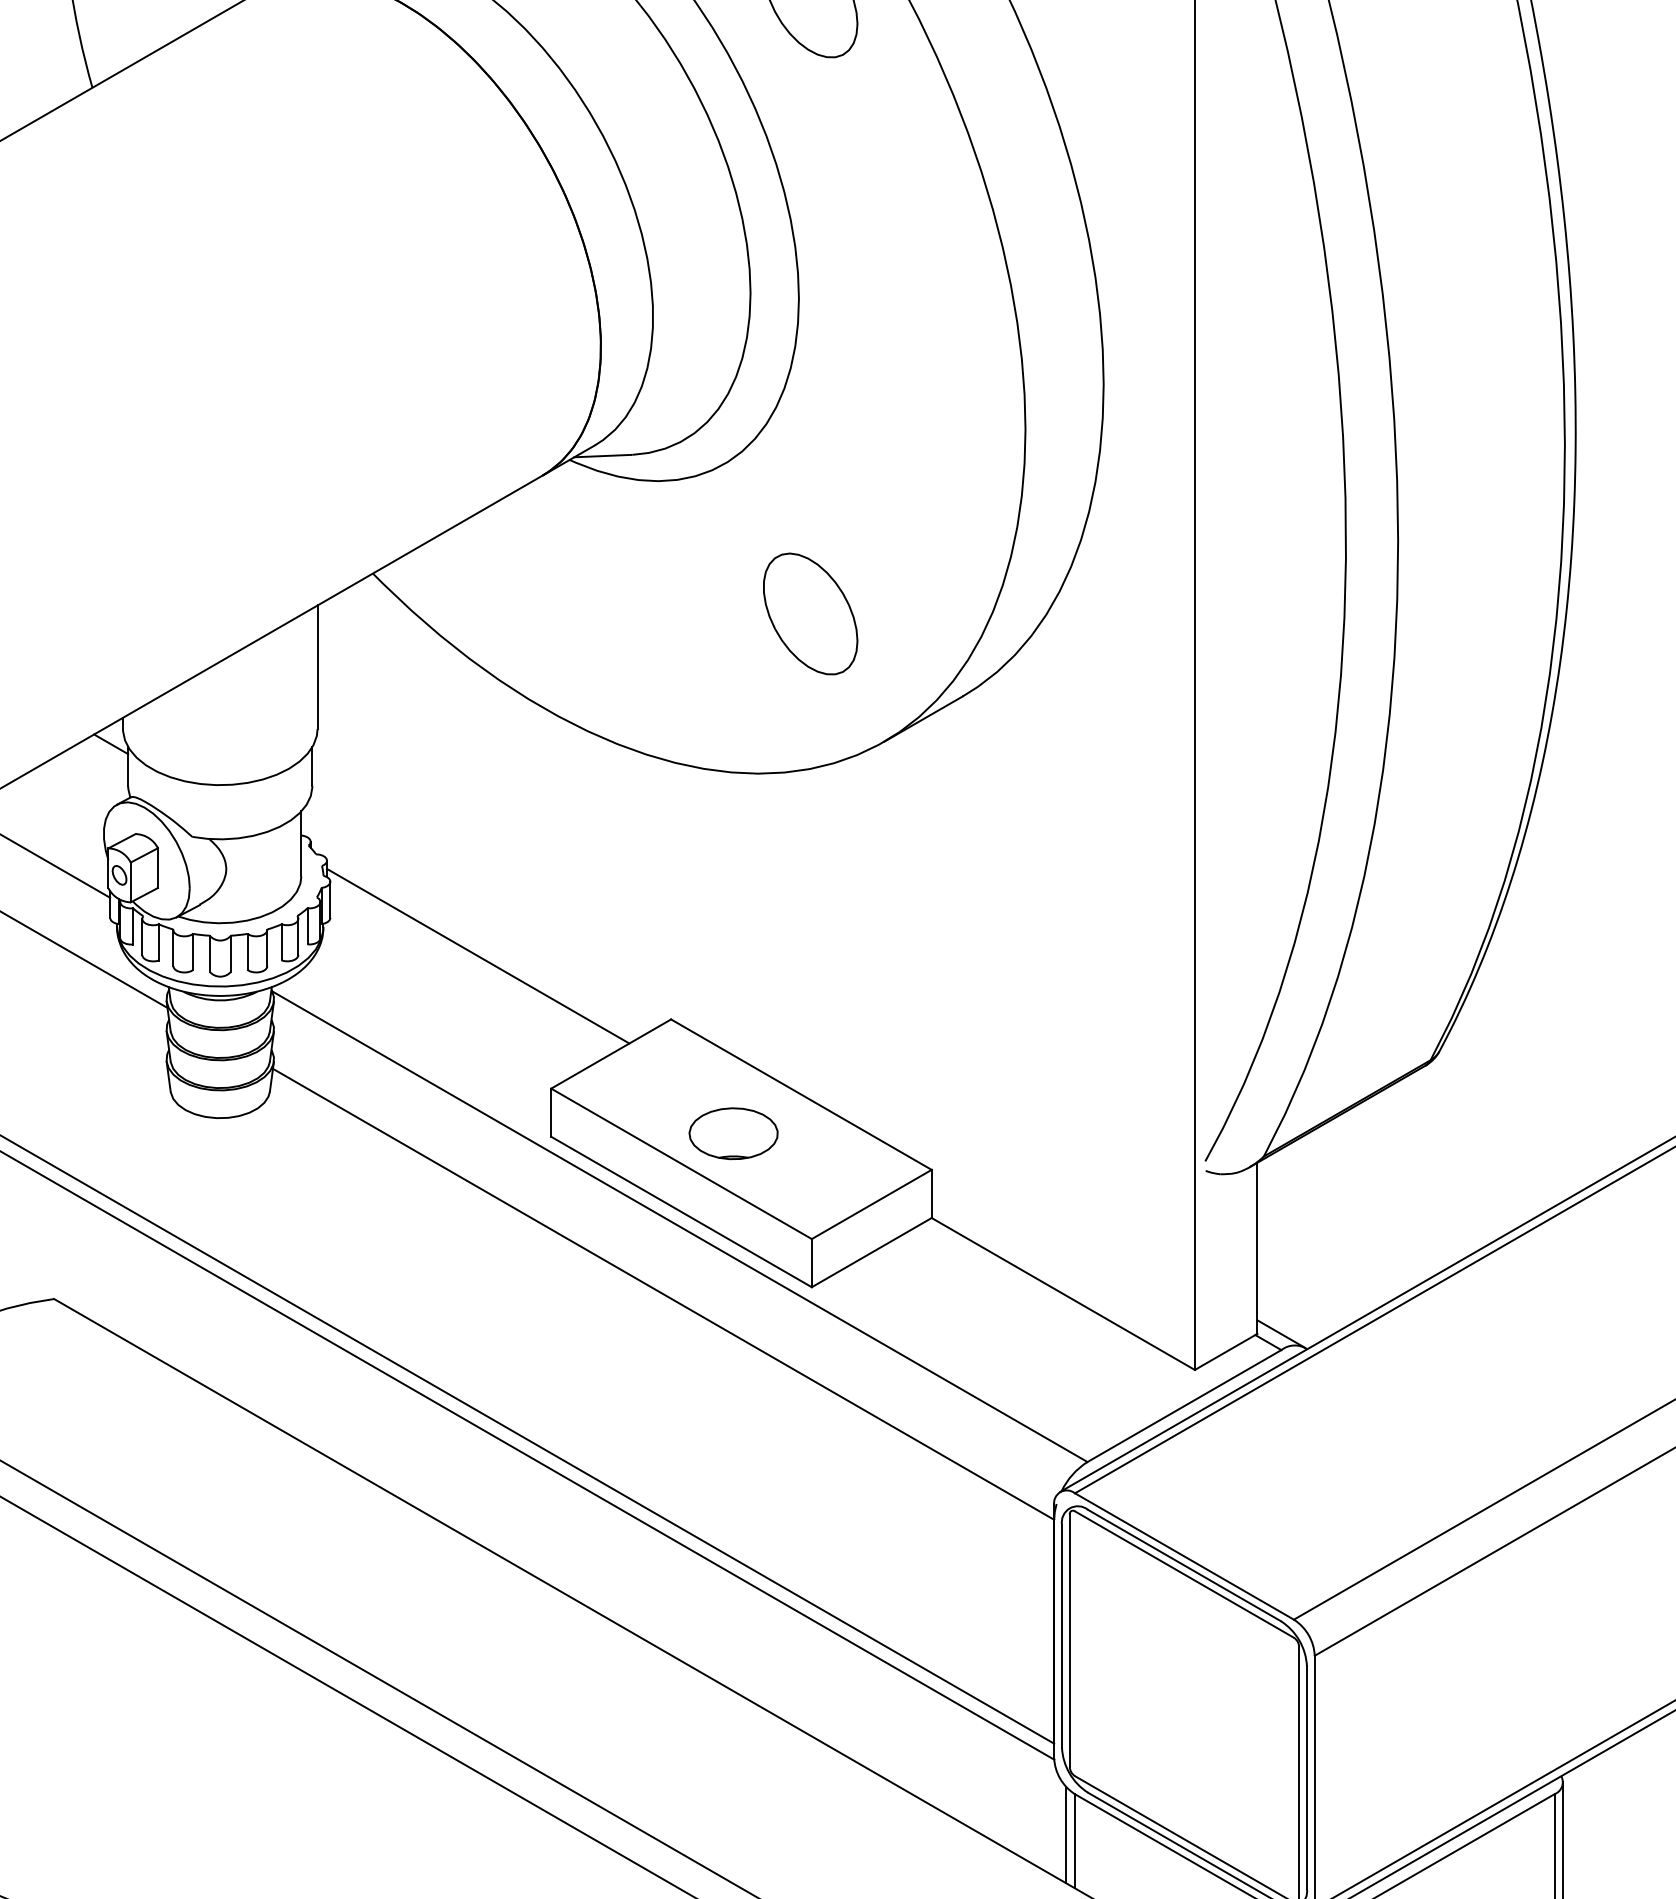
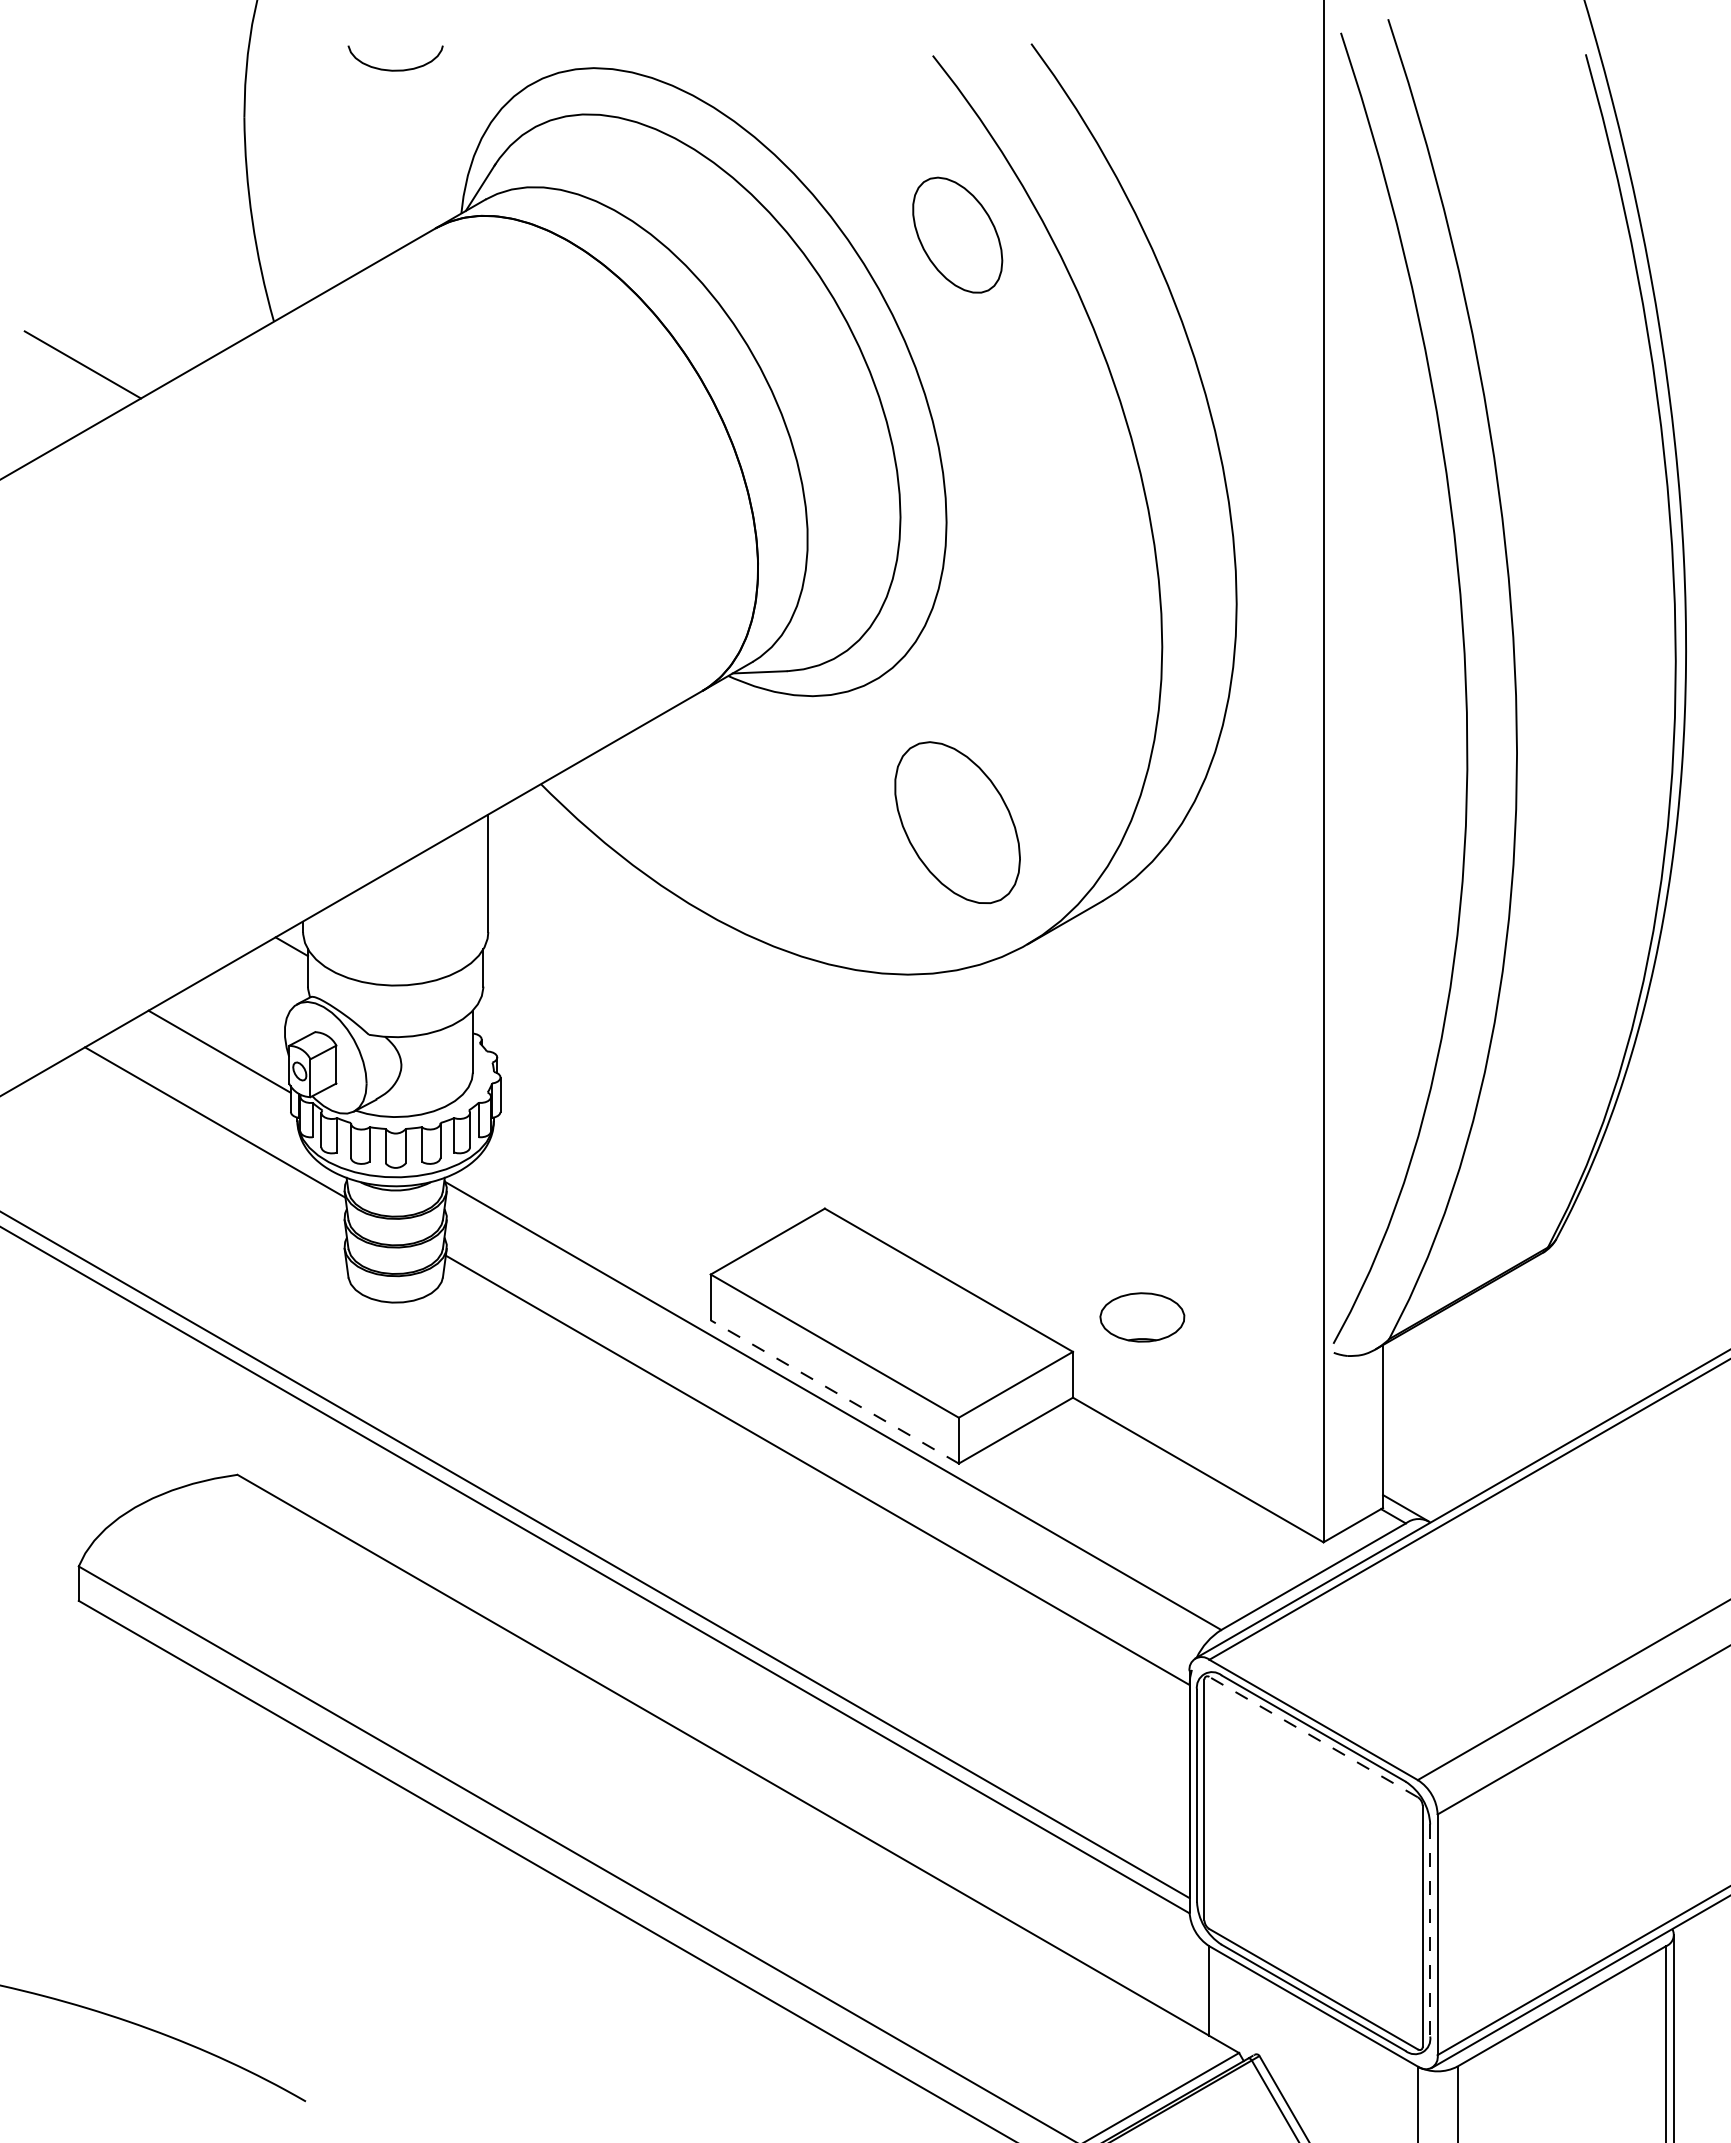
part: (810, 613) -> (957, 822), size x1.4
line: (478, 956) -> (641, 1148), removed
part: (733, 1133) -> (1142, 1317), moved
line: (681, 1211) -> (834, 1391), solid -> dashed
line: (1184, 1573) -> (1313, 1736), solid -> dashed
line: (1307, 1777) -> (1430, 1930), solid -> dashed
line: (1066, 1835) -> (1201, 1985), removed

